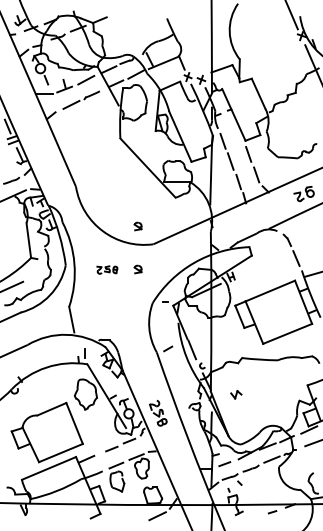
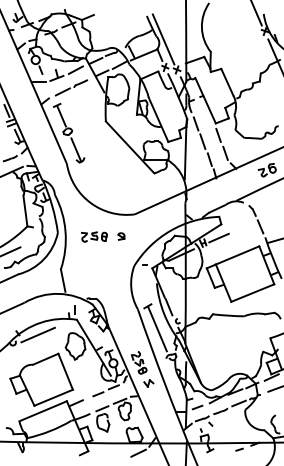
line: (185, 44) -> (163, 38), added
part: (78, 151) -> (69, 132), added
part: (137, 226) -> (120, 198), removed
part: (107, 269) -> (94, 236), size x1.43
line: (249, 271) -> (219, 238), added
line: (178, 375) -> (156, 329), added
line: (43, 381) -> (38, 334), added
part: (236, 394) -> (149, 383), moved

